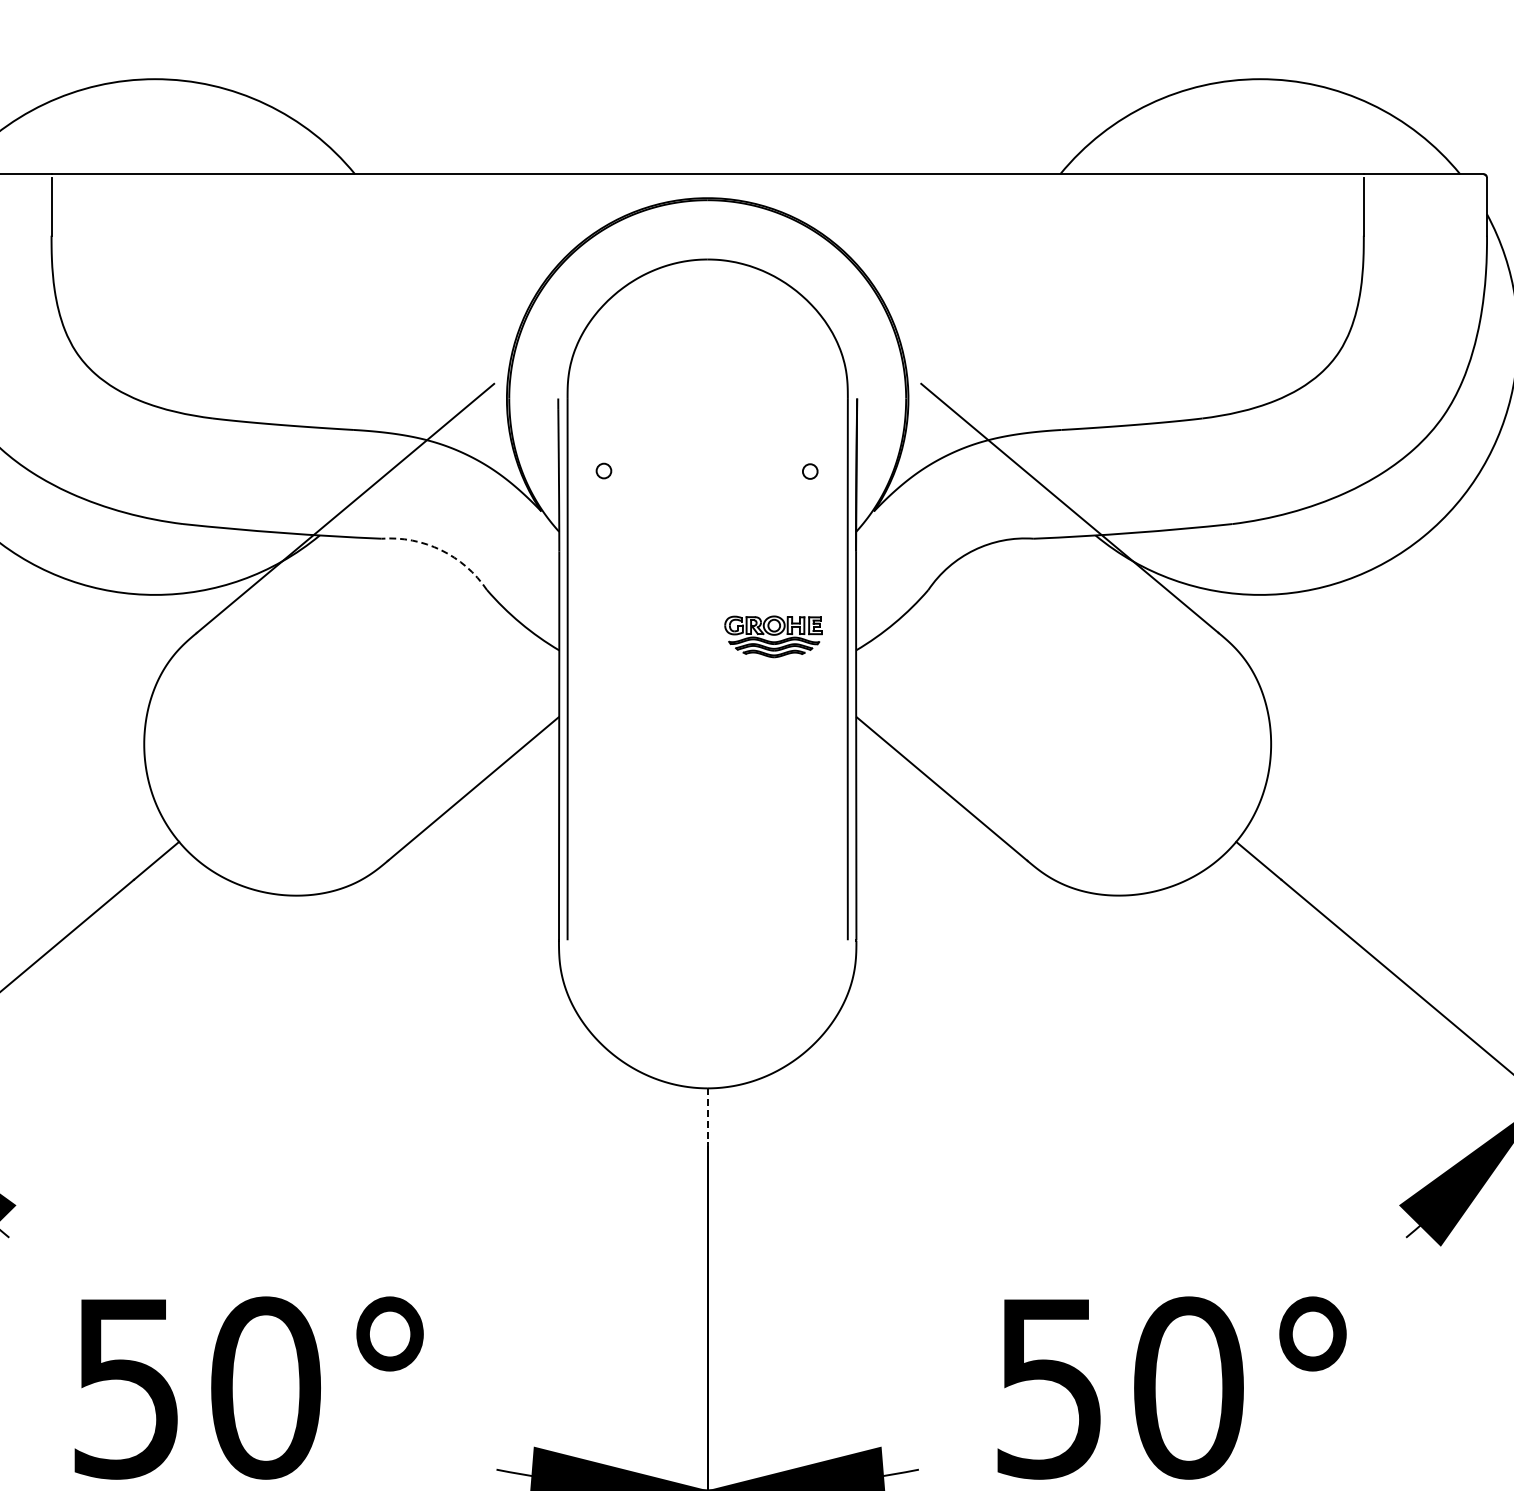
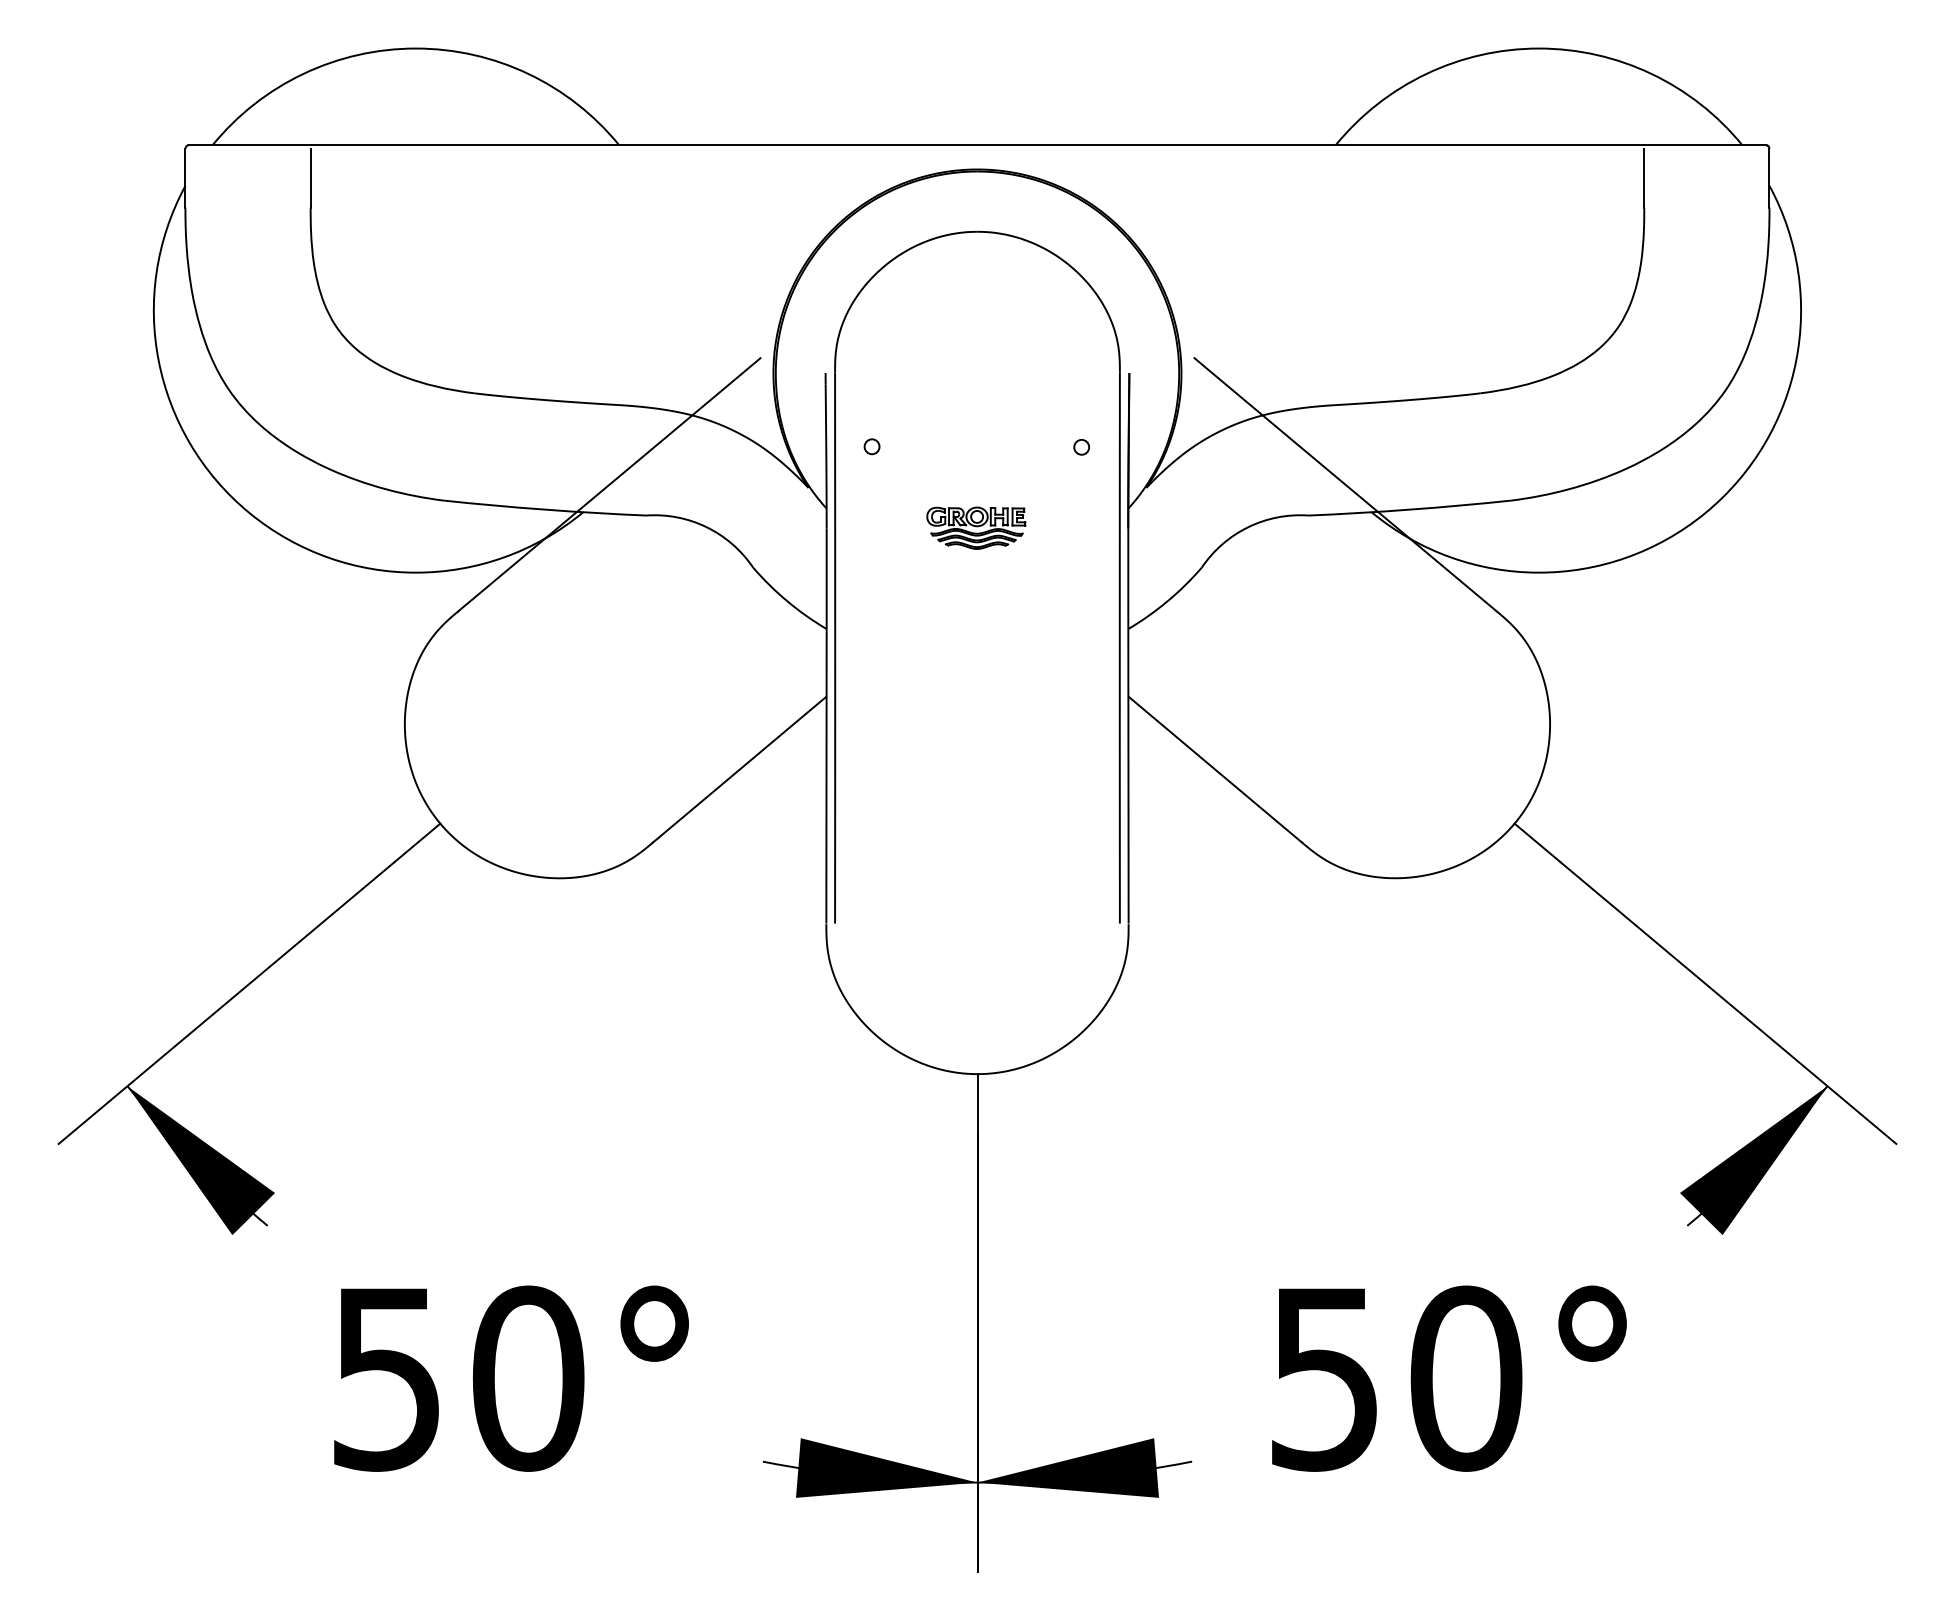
arc: (441, 550) -> (706, 527), dashed -> solid
part: (773, 636) -> (976, 527), moved
line: (707, 1118) -> (977, 1104), dashed -> solid

